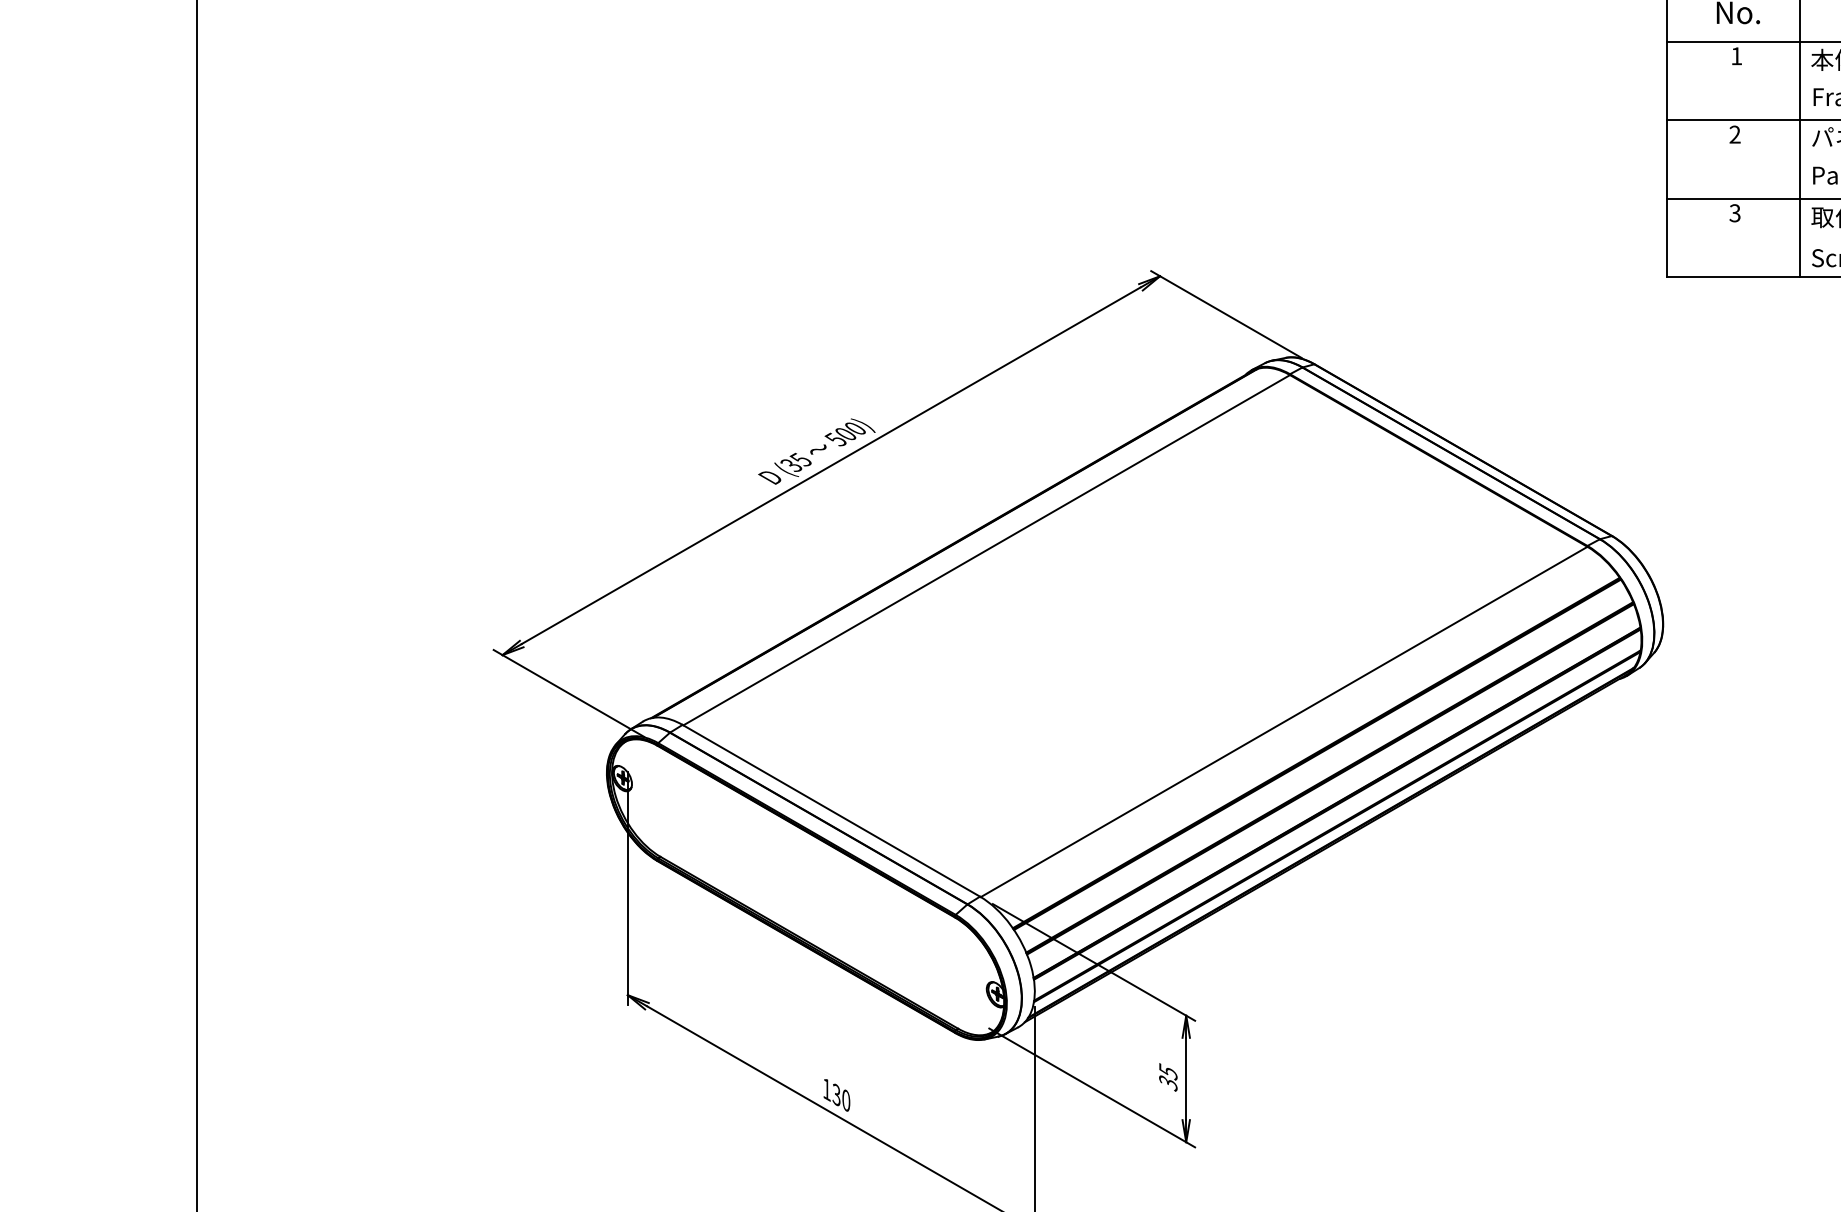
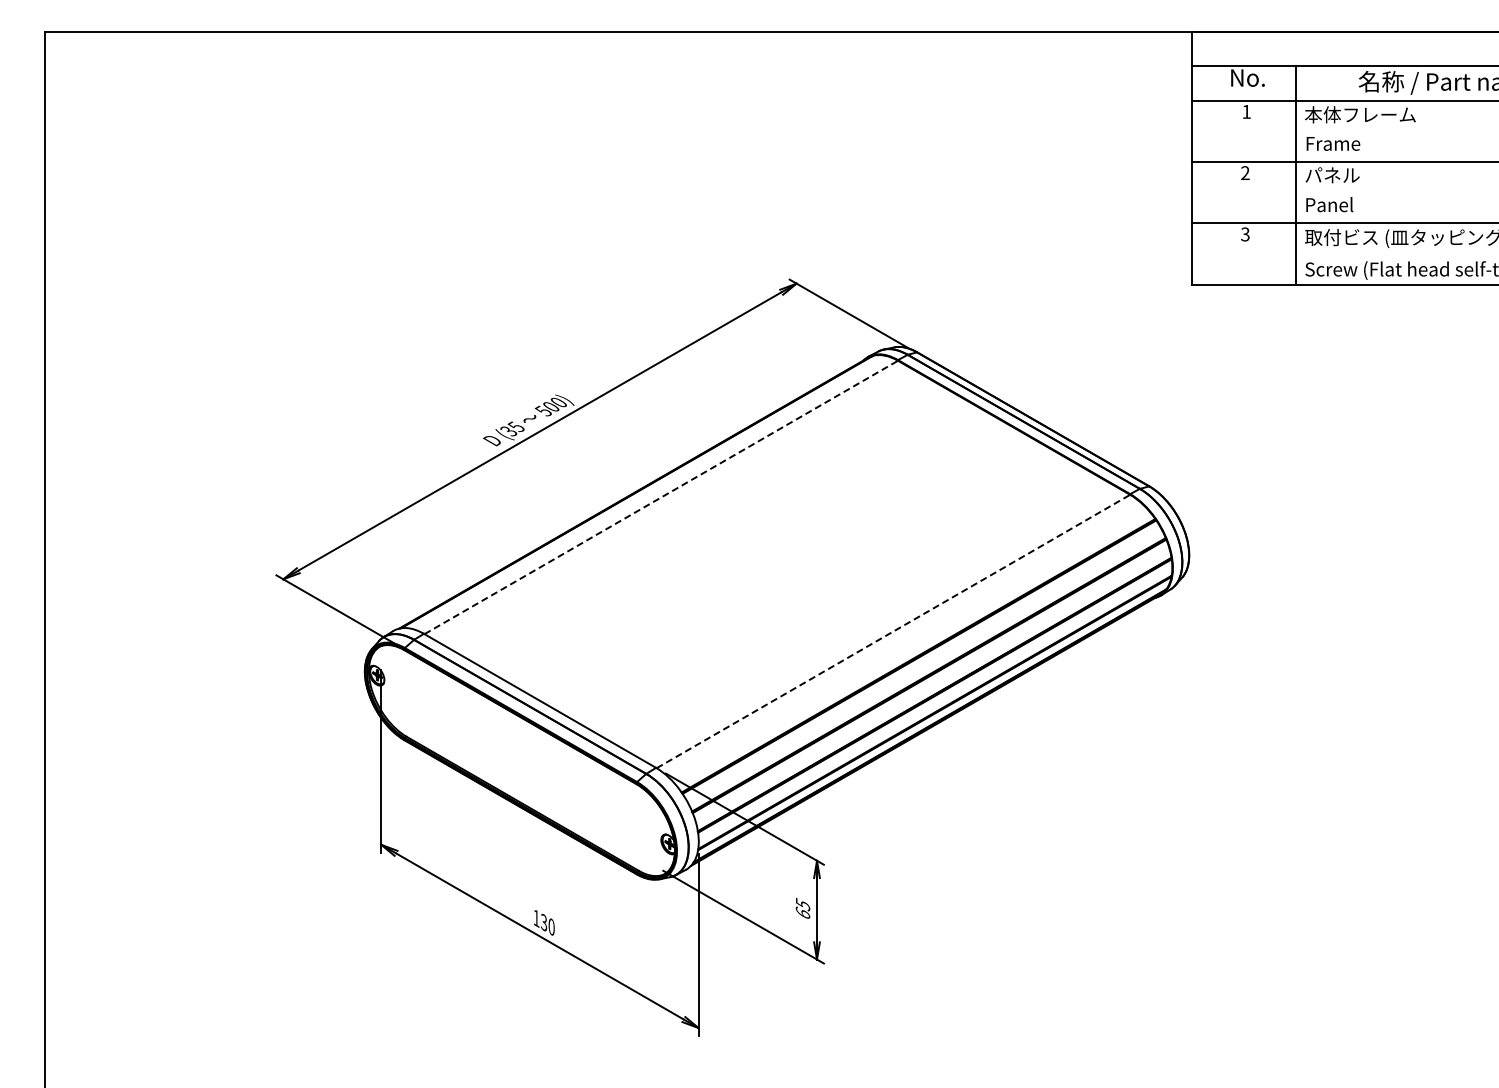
line: (987, 550) -> (661, 497), solid -> dashed
line: (1284, 721) -> (893, 631), solid -> dashed
text: (1167, 1083) -> (802, 913), 35 -> 65

